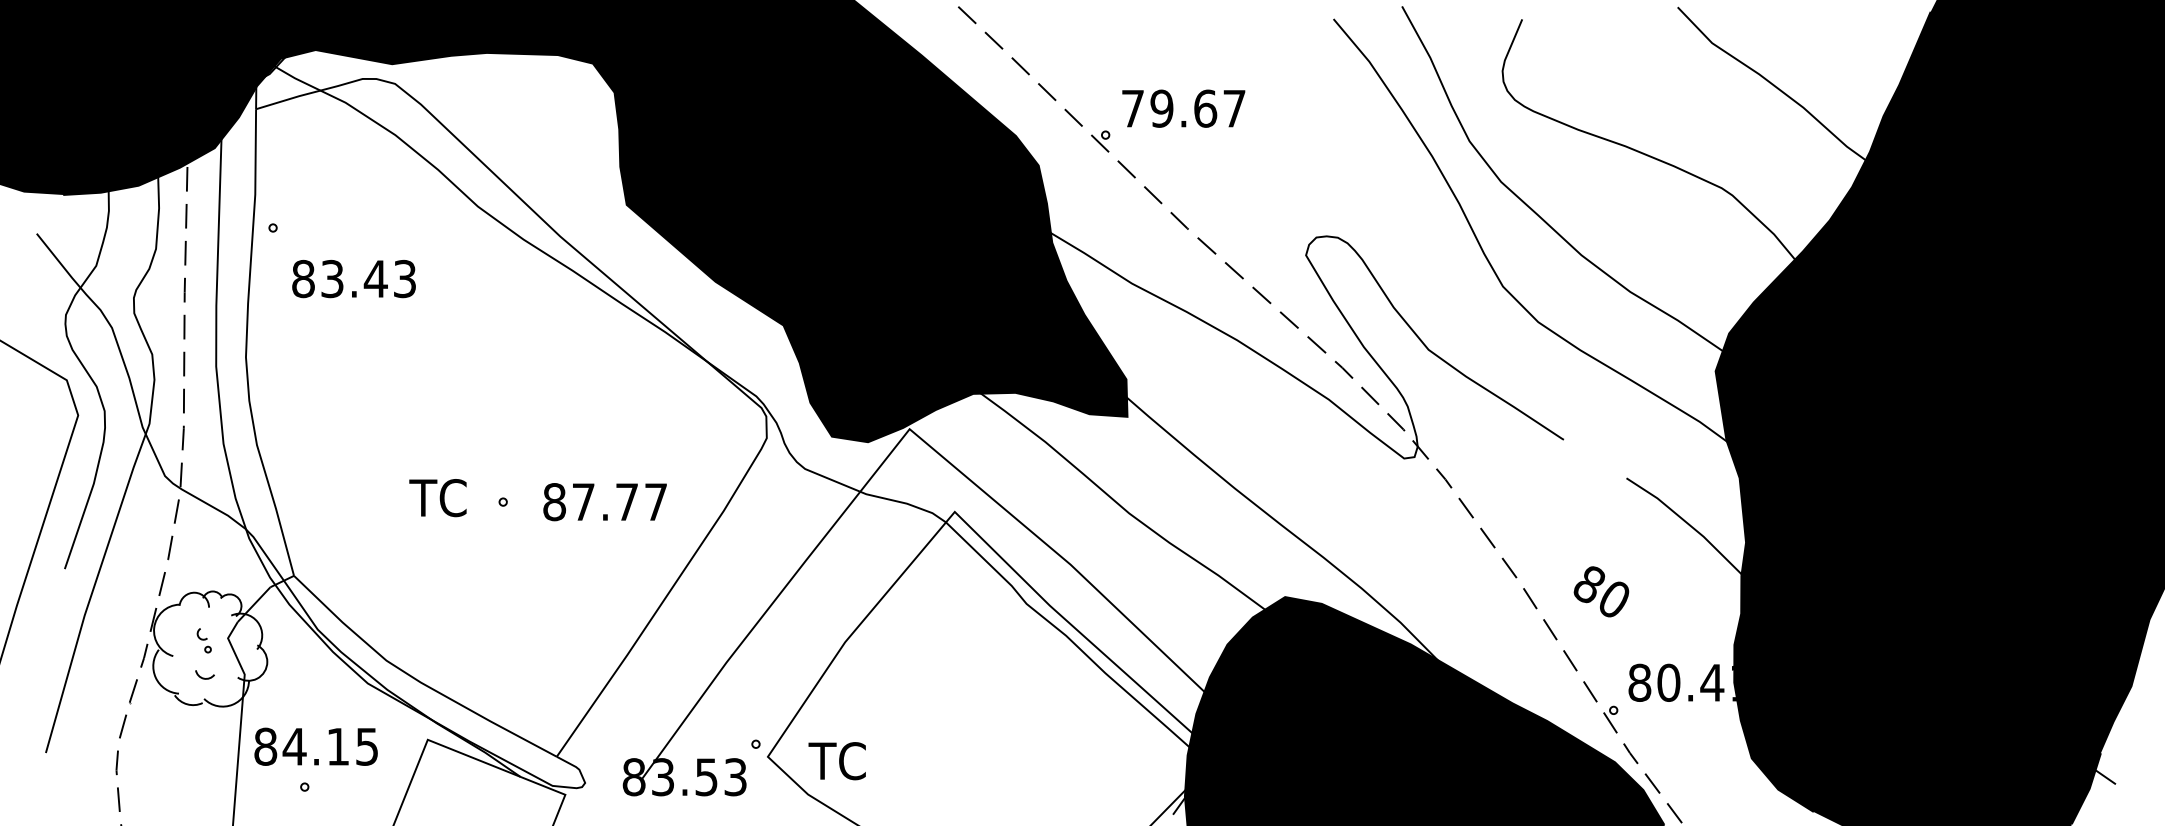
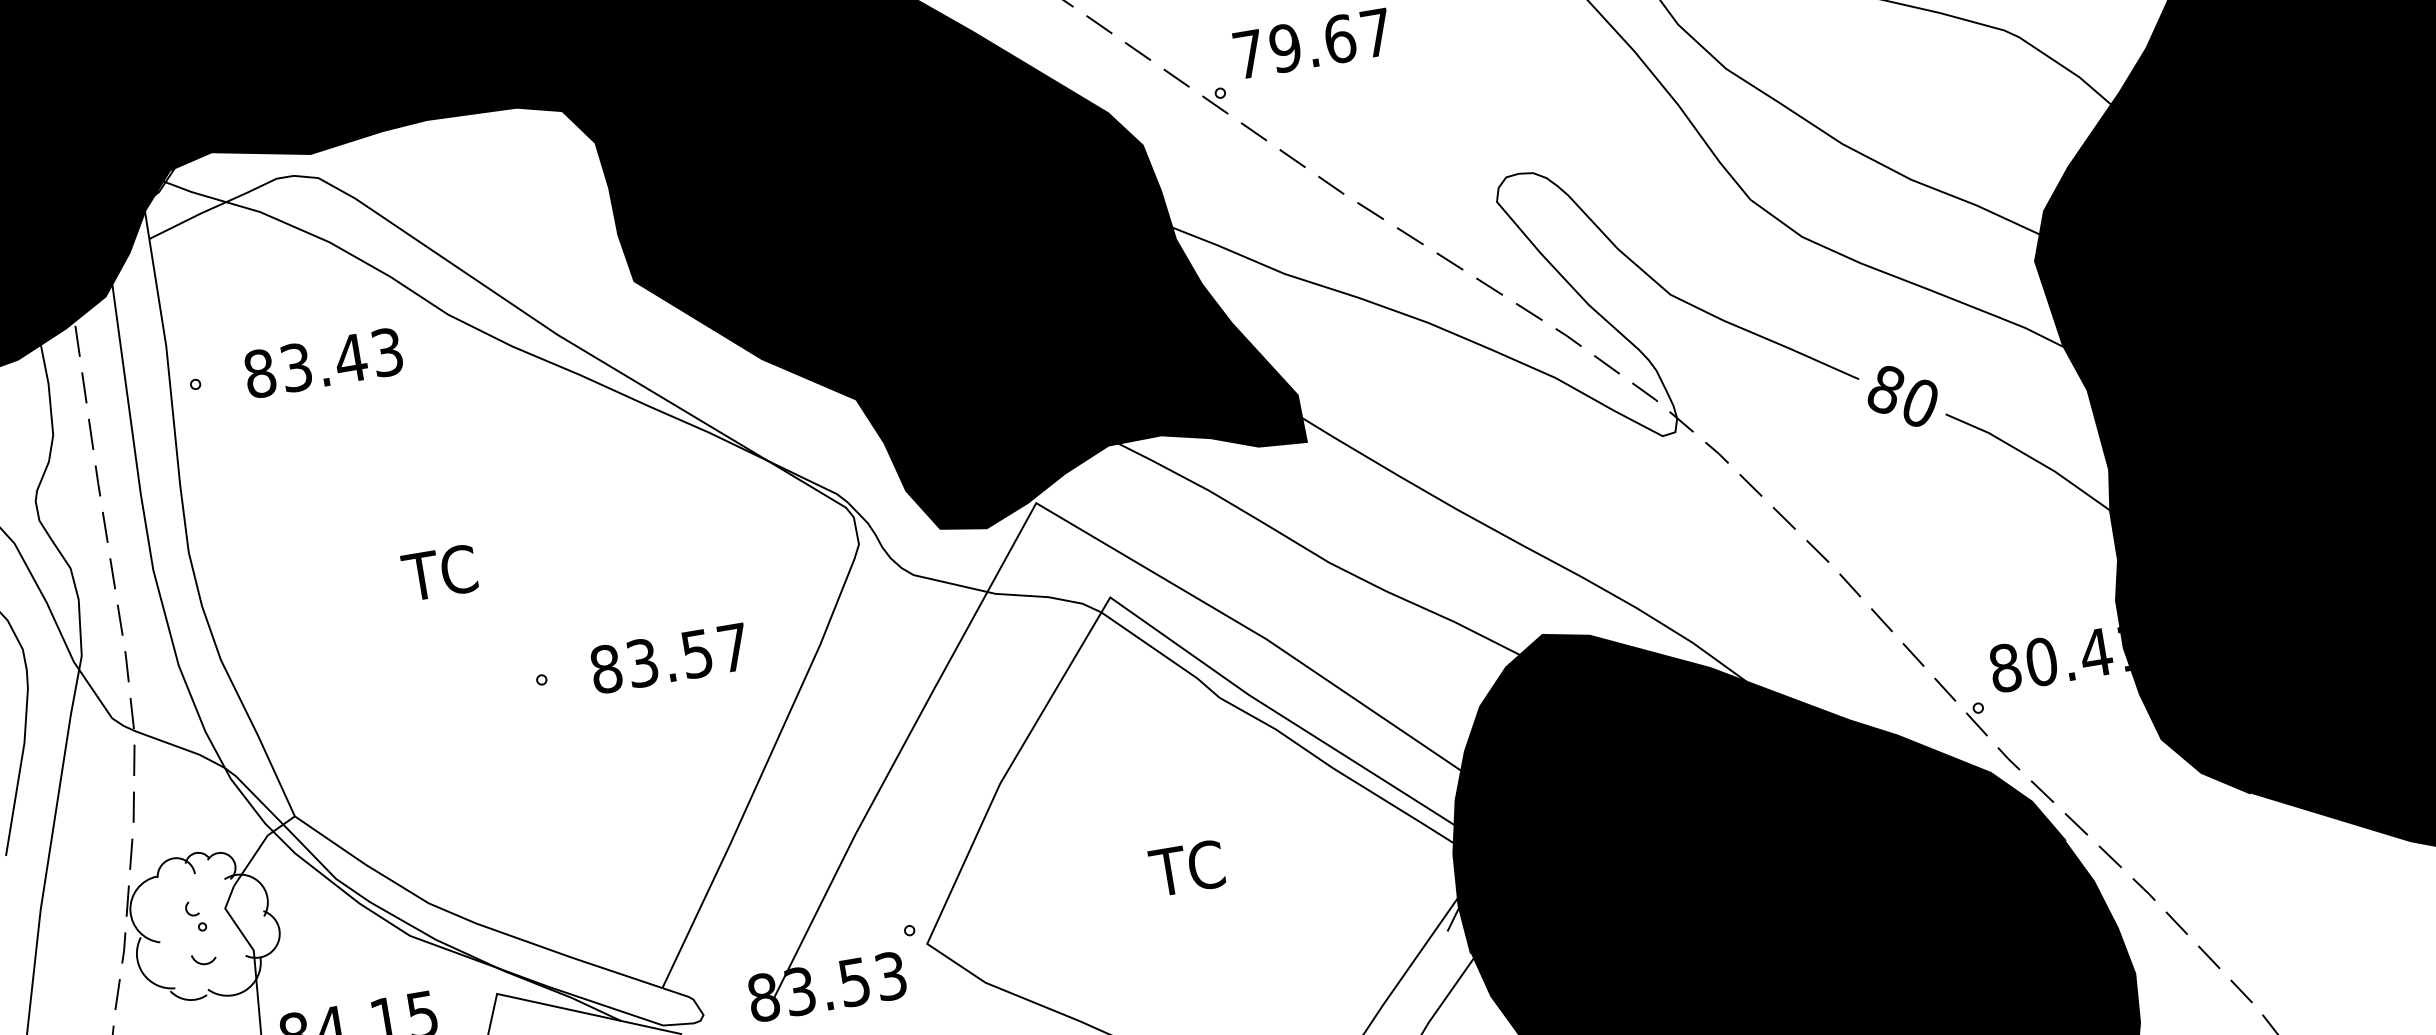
text: (353, 279) -> (322, 363), moved
text: (437, 498) -> (439, 573), moved
text: (604, 502) -> (668, 659), 87.77 -> 83.57
text: (1601, 591) -> (1902, 395), moved
text: (836, 761) -> (1186, 869), moved

